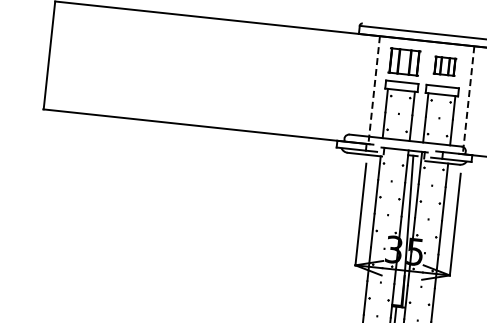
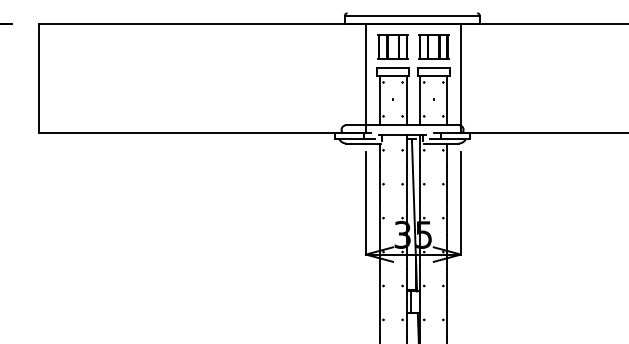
part: (444, 65) -> (433, 46), size x1.43
line: (373, 90) -> (365, 78), dashed -> solid
line: (468, 100) -> (460, 78), dashed -> solid

